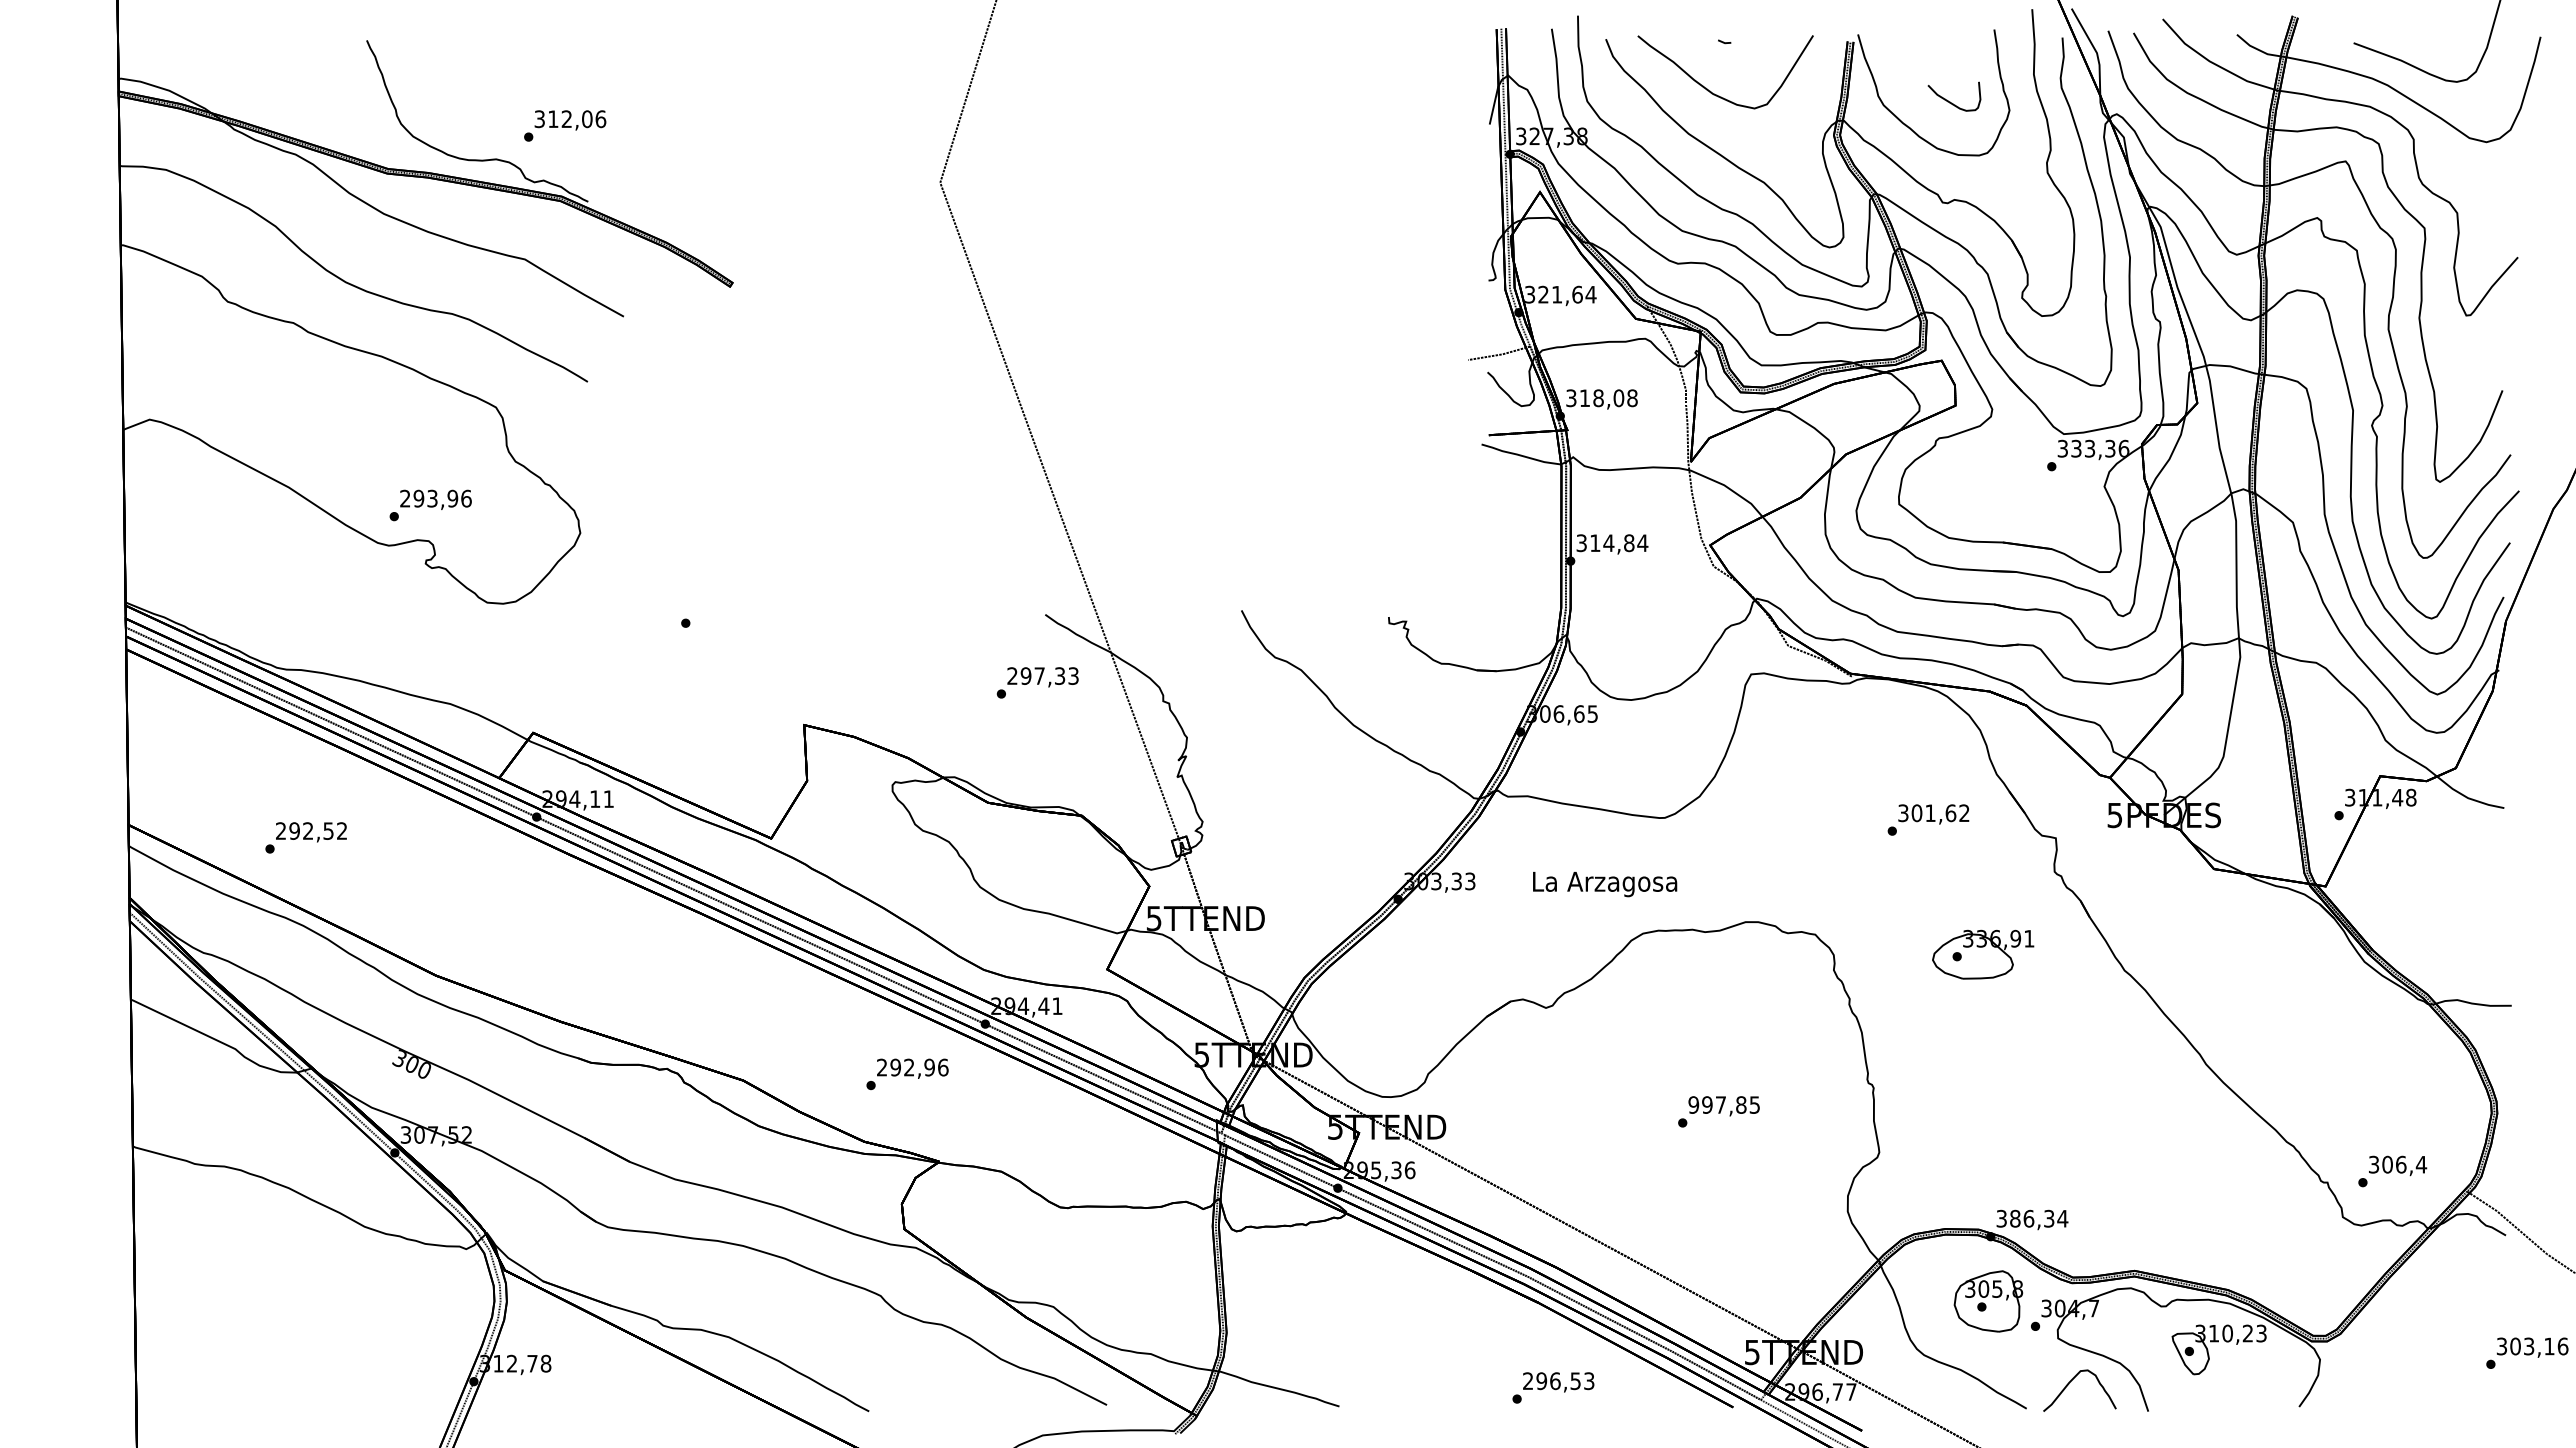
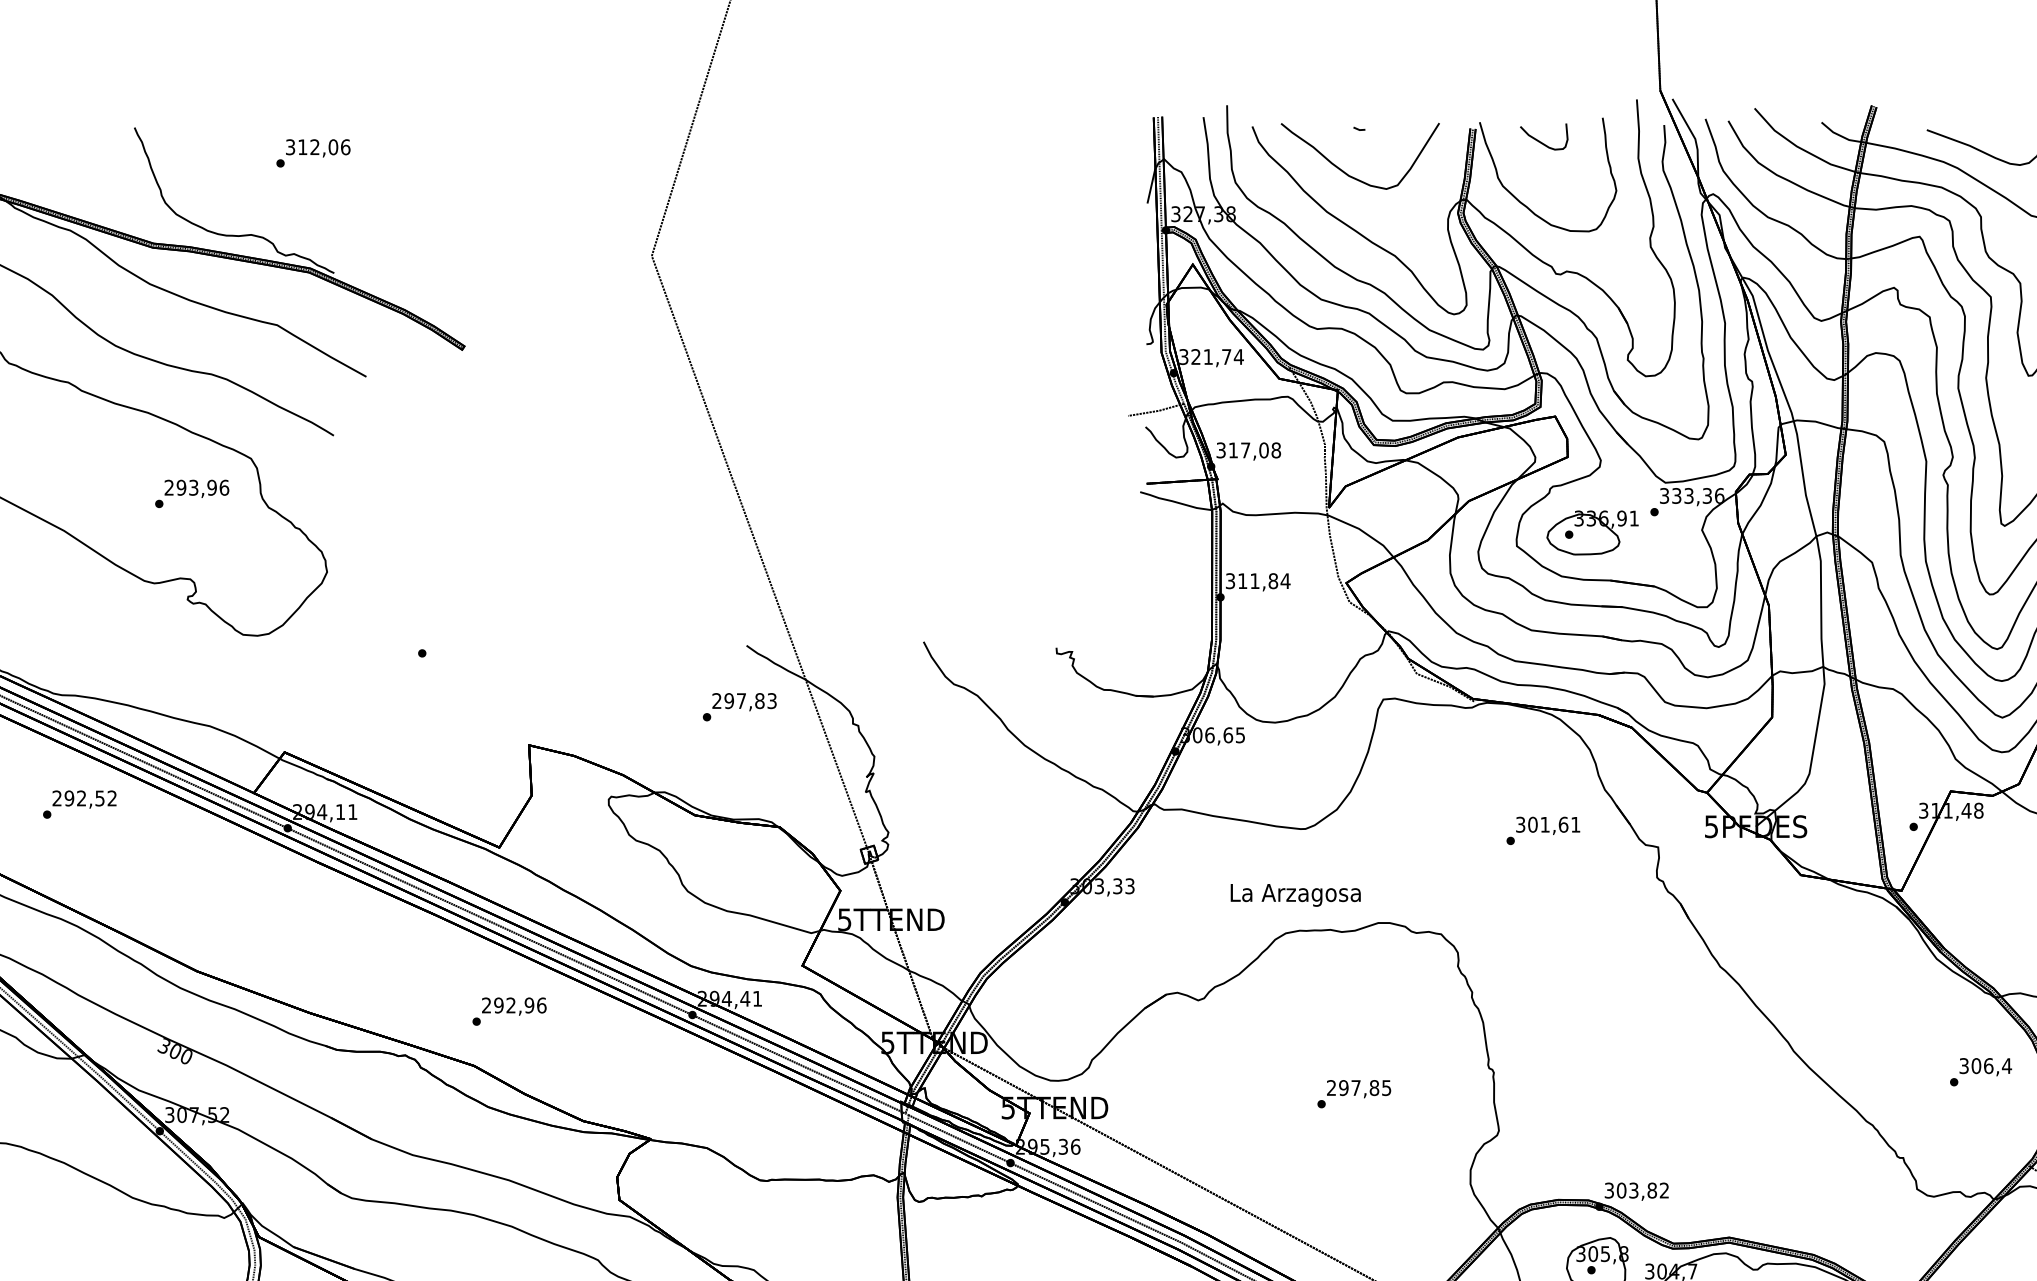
curve: (1950, 101) -> (1540, 141), moved
text: (565, 125) -> (313, 152), moved
text: (1577, 294) -> (1226, 356), 321,64 -> 321,74
text: (1598, 398) -> (1245, 450), 318,08 -> 317,08
text: (430, 505) -> (191, 493), moved
text: (1608, 542) -> (1254, 580), 314,84 -> 311,84
text: (1059, 675) -> (759, 700), 297,33 -> 297,83
text: (1964, 812) -> (1575, 824), 301,62 -> 301,61
text: (305, 837) -> (79, 804), moved
text: (1605, 884) -> (1296, 895), moved
part: (1983, 954) -> (1592, 532), moved
text: (907, 1074) -> (509, 1011), moved
text: (1693, 1104) -> (1331, 1087), 997,85 -> 297,85
text: (2392, 1171) -> (1980, 1072), moved
text: (2039, 1218) -> (1643, 1190), 386,34 -> 303,82

